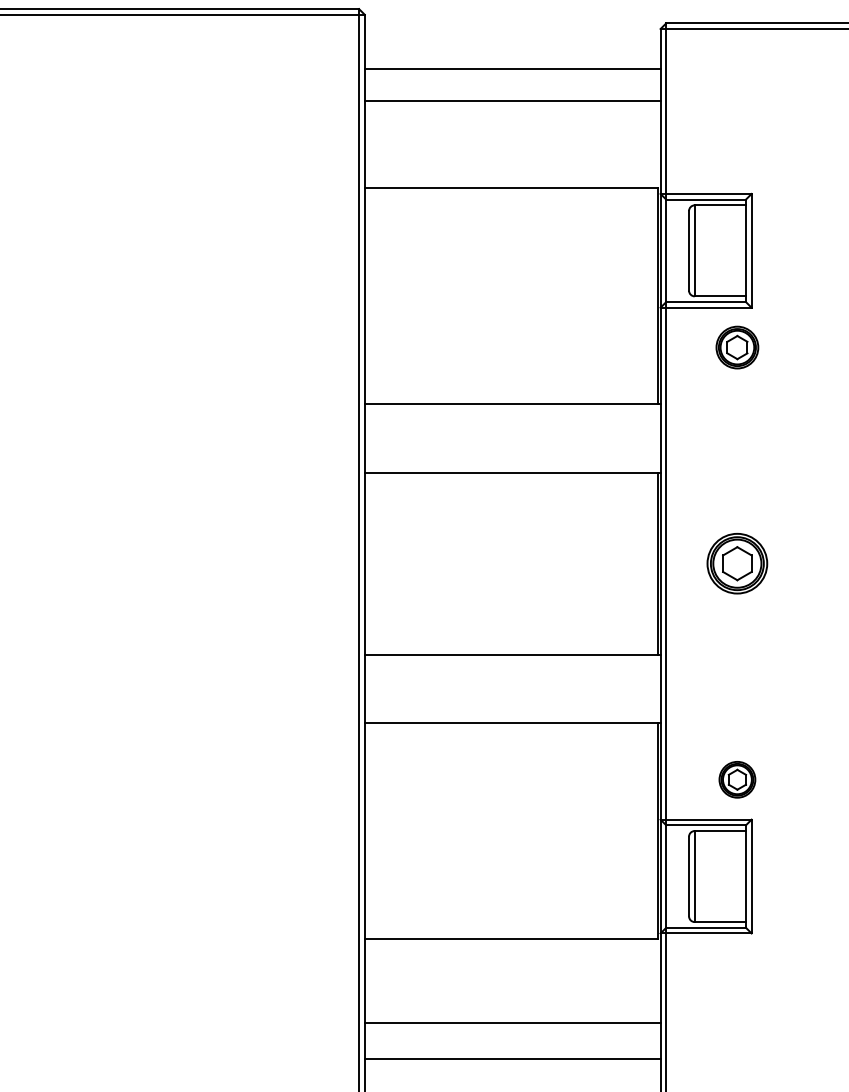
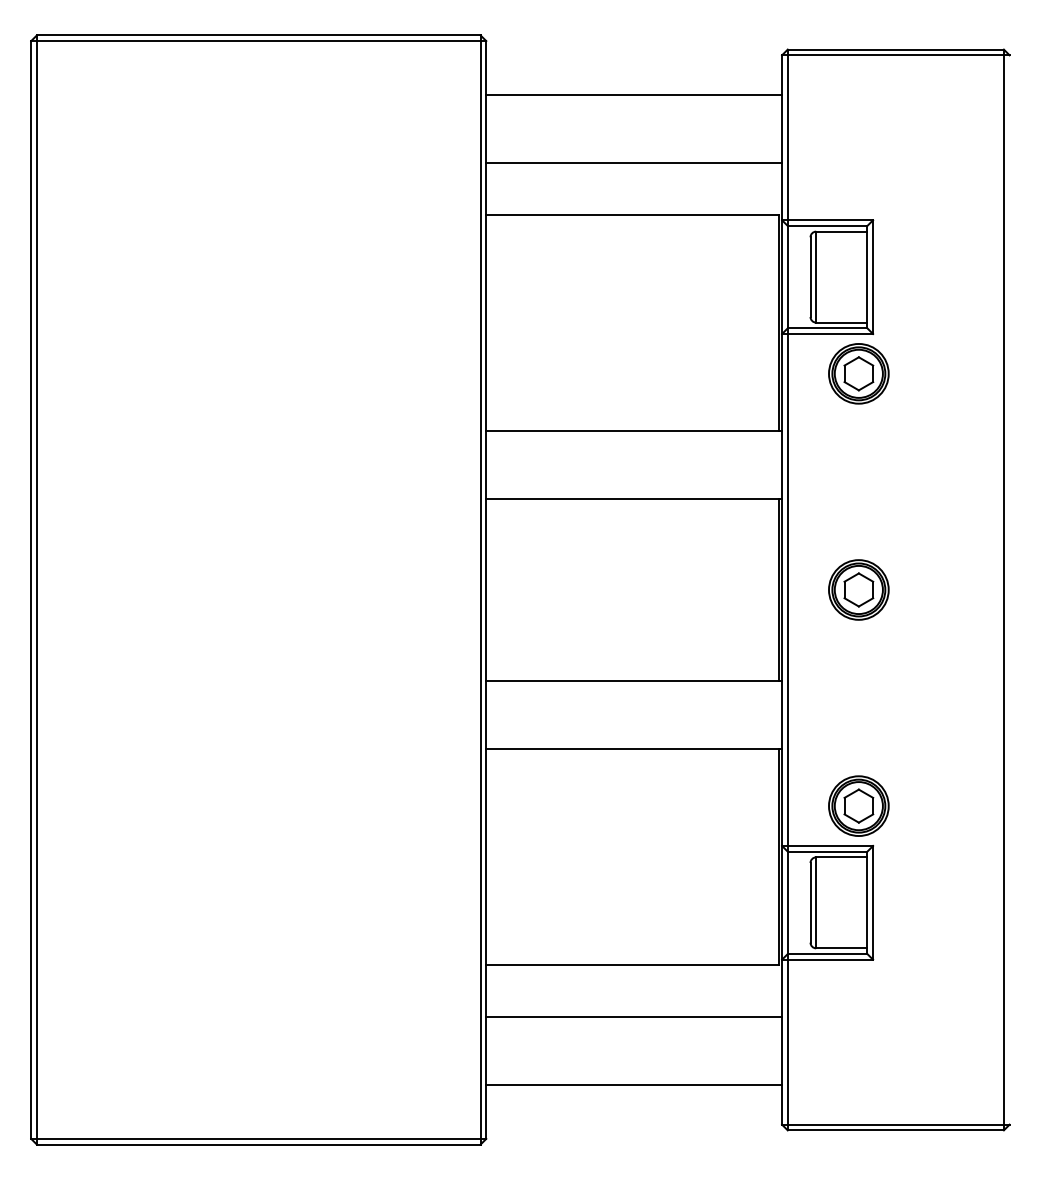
line: (513, 101) -> (634, 163), moved
part: (737, 347) -> (858, 373), size x1.43
part: (737, 779) -> (858, 805), size x1.67
line: (513, 1023) -> (634, 1016), moved

